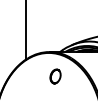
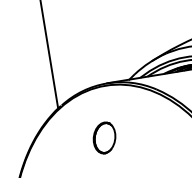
part: (55, 76) -> (104, 138), moved

